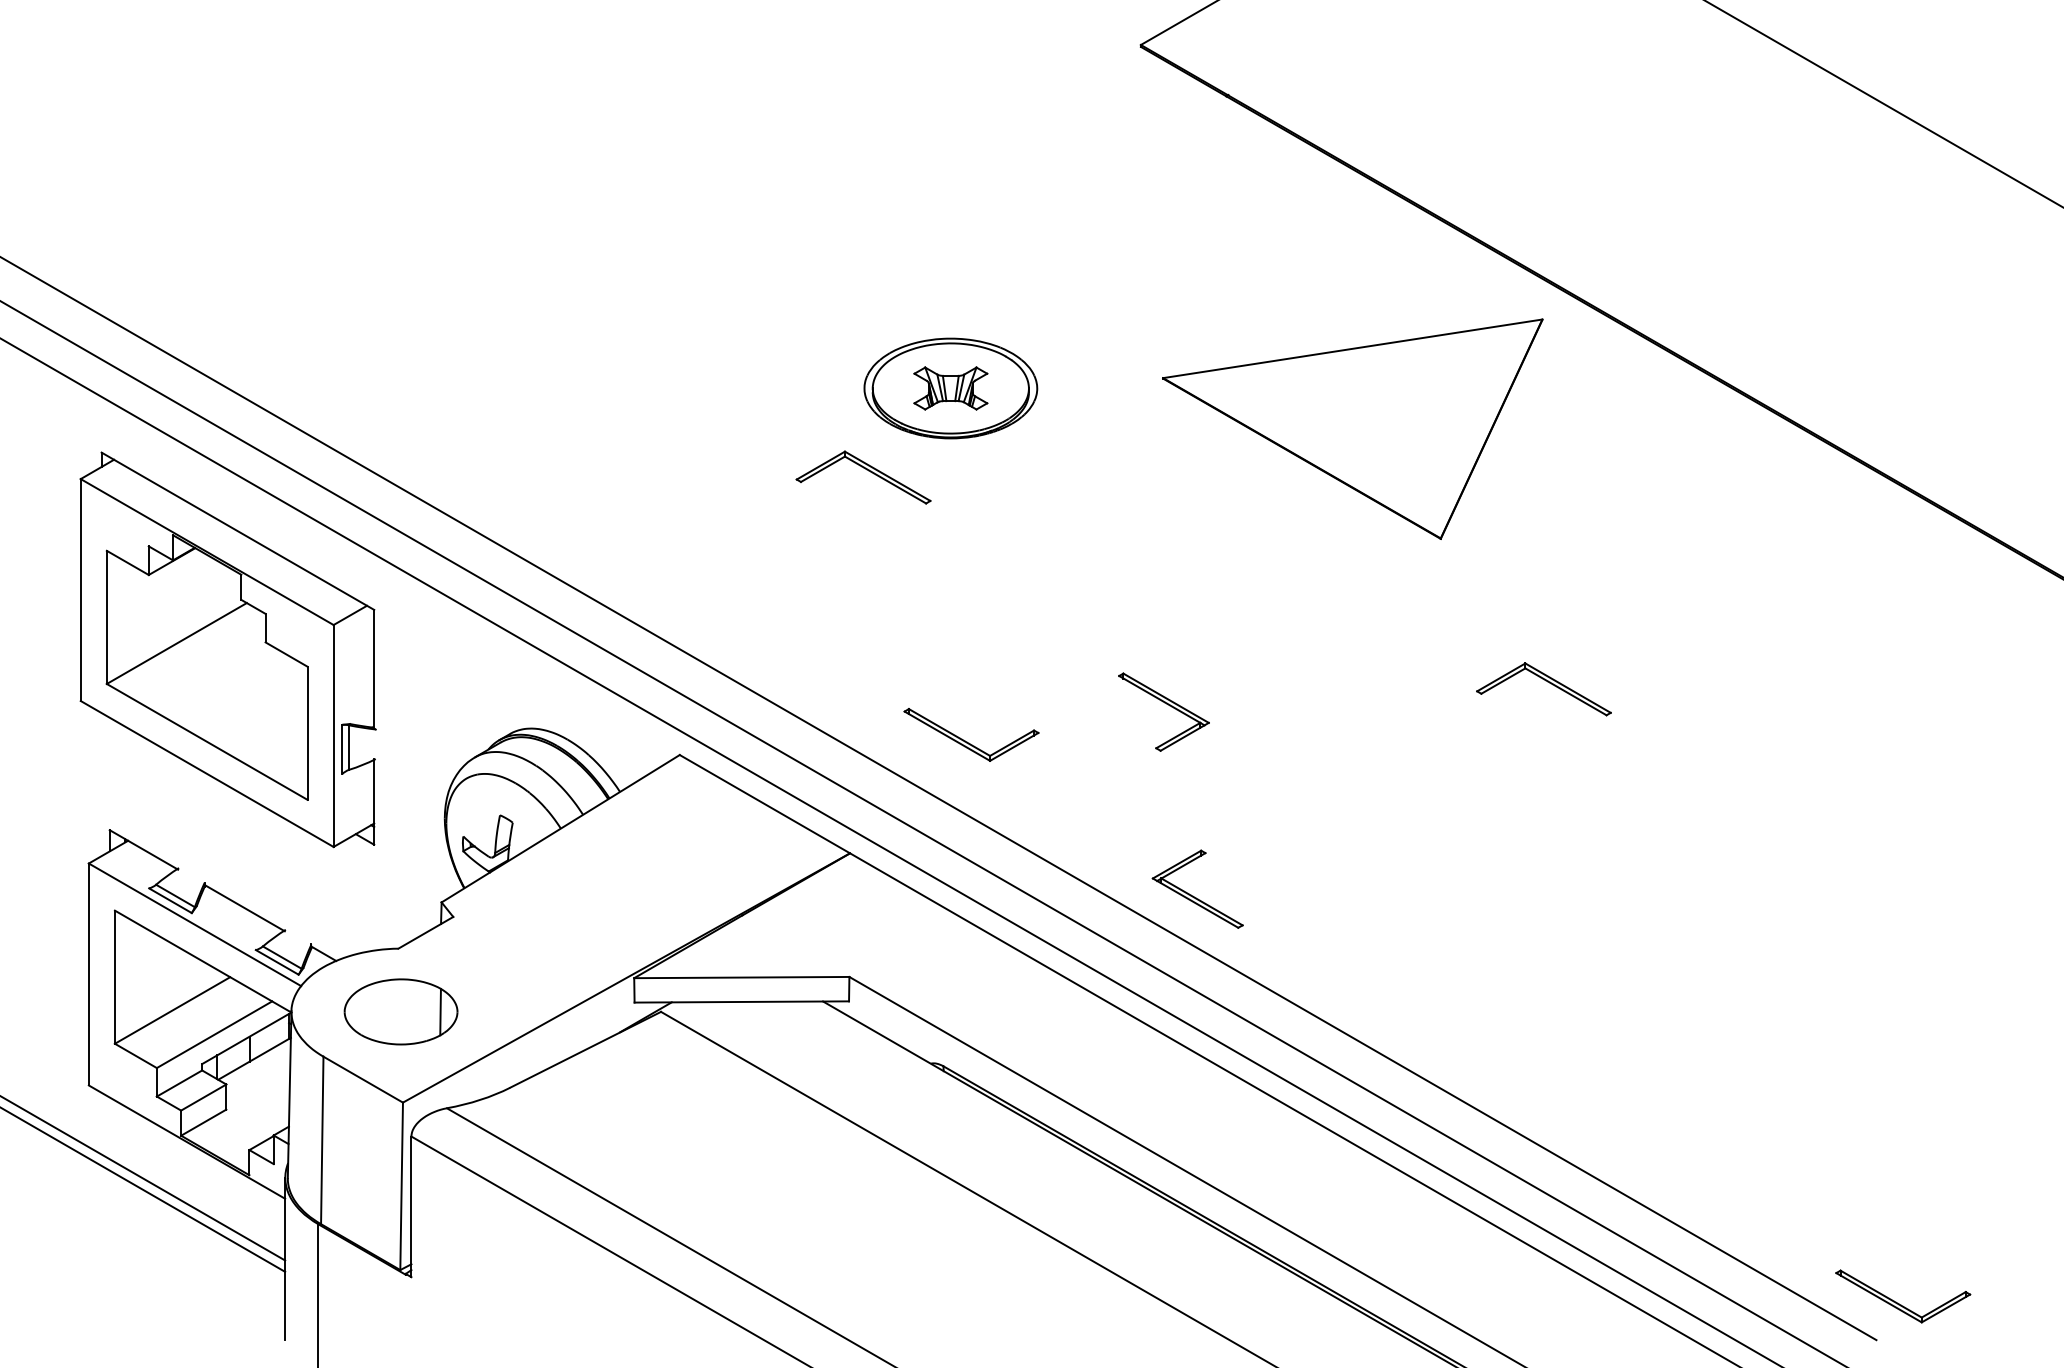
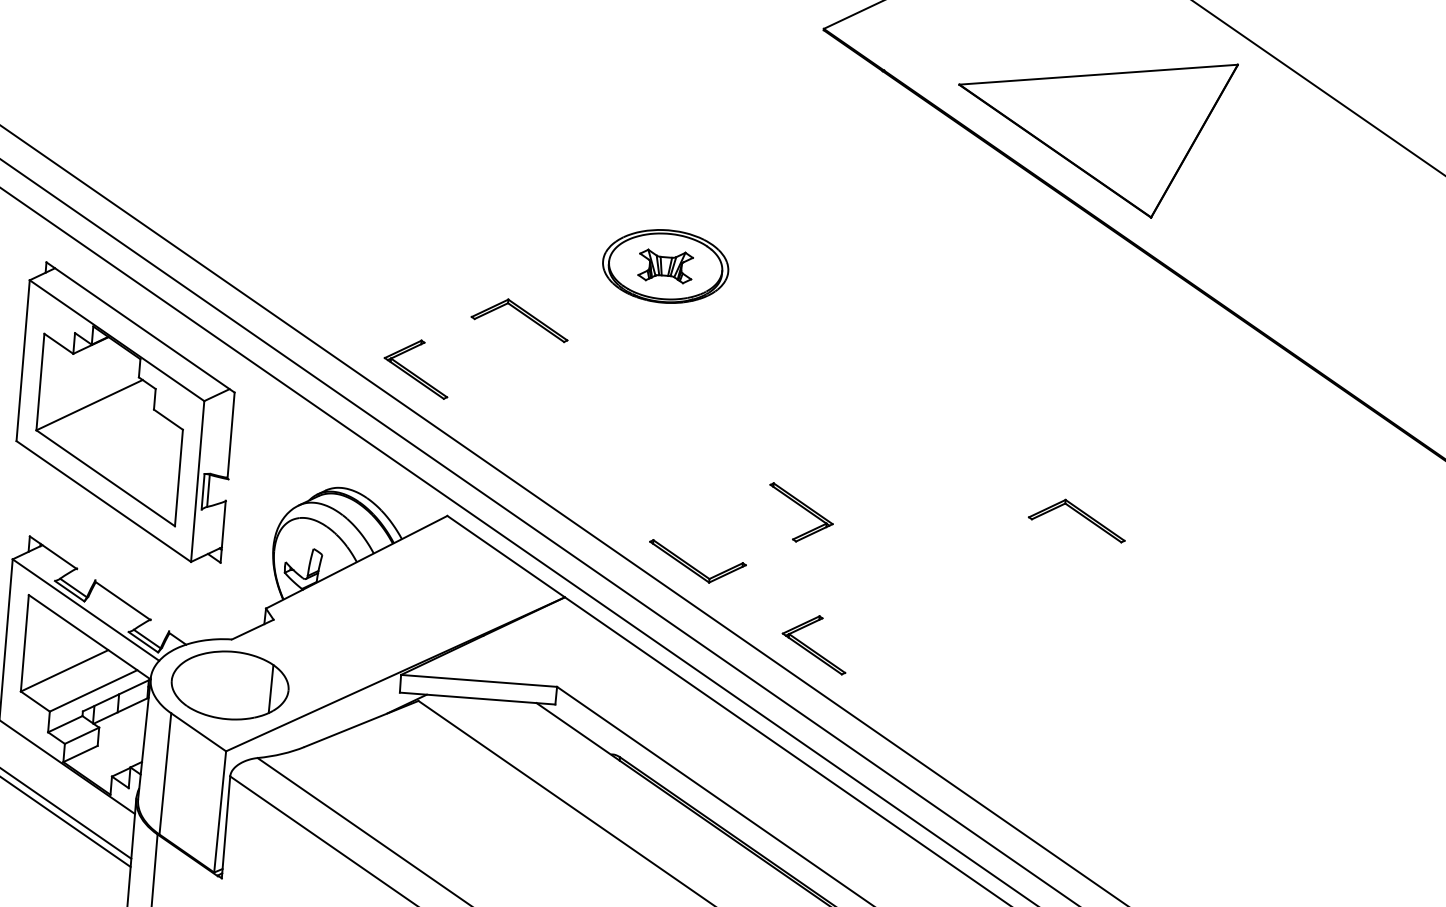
part: (1352, 428) -> (1093, 132), moved
part: (866, 470) -> (522, 314), moved
part: (616, 562) -> (413, 372), added
part: (967, 741) -> (693, 567), moved
part: (400, 1011) -> (229, 685), size x1.43

